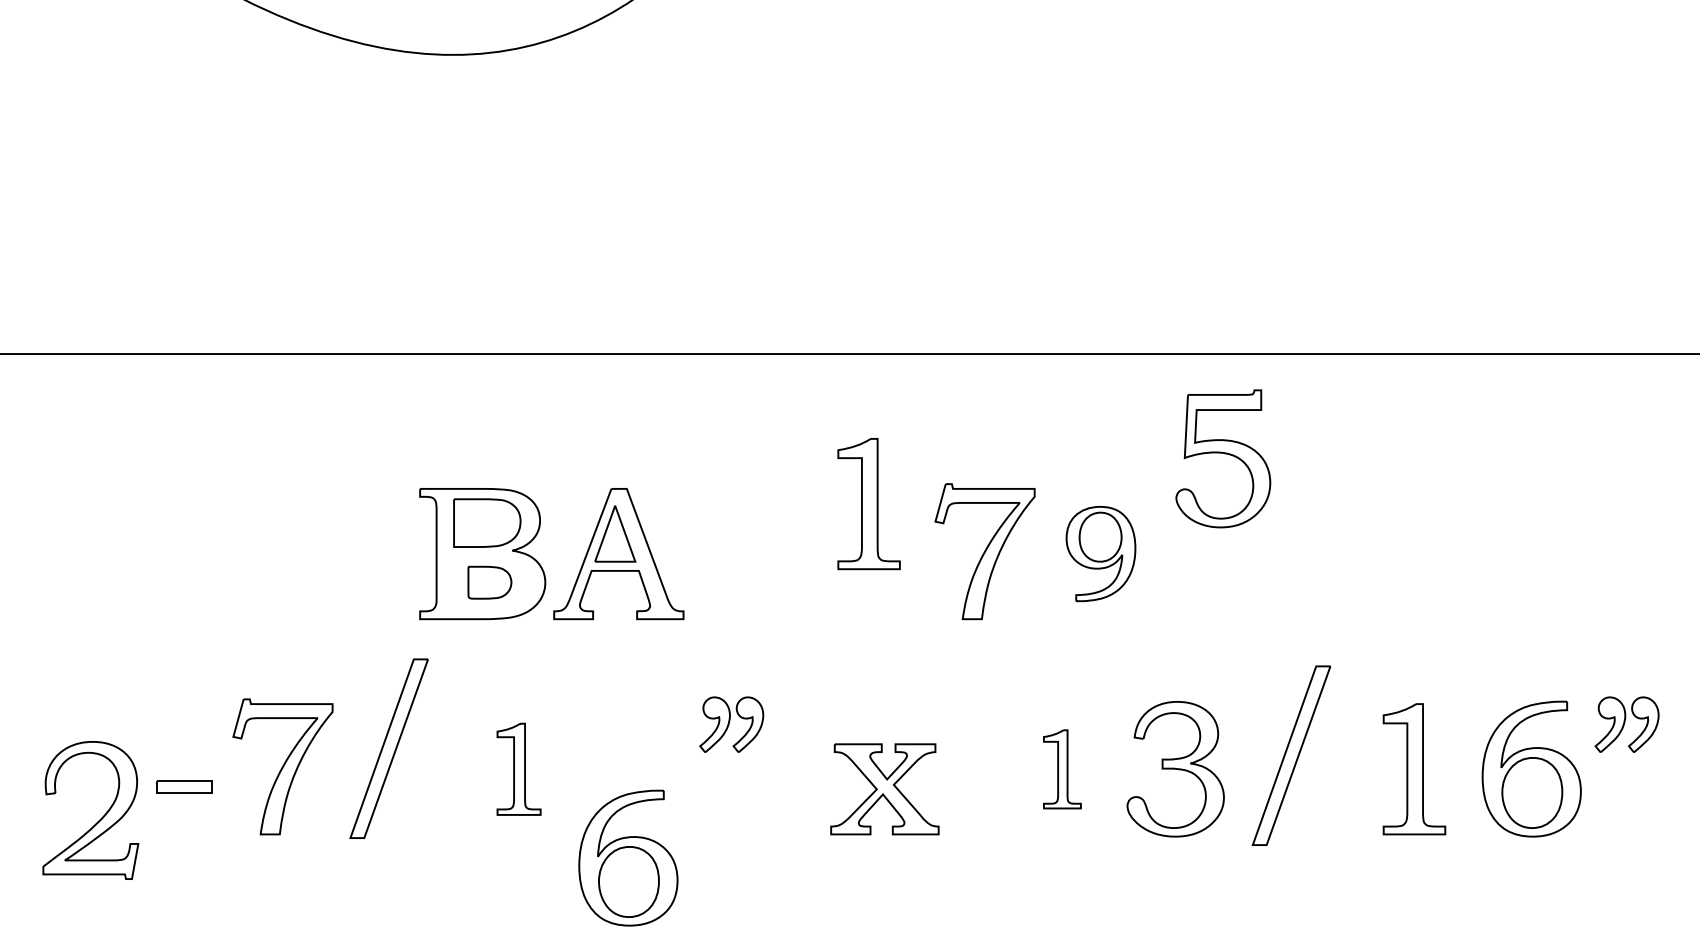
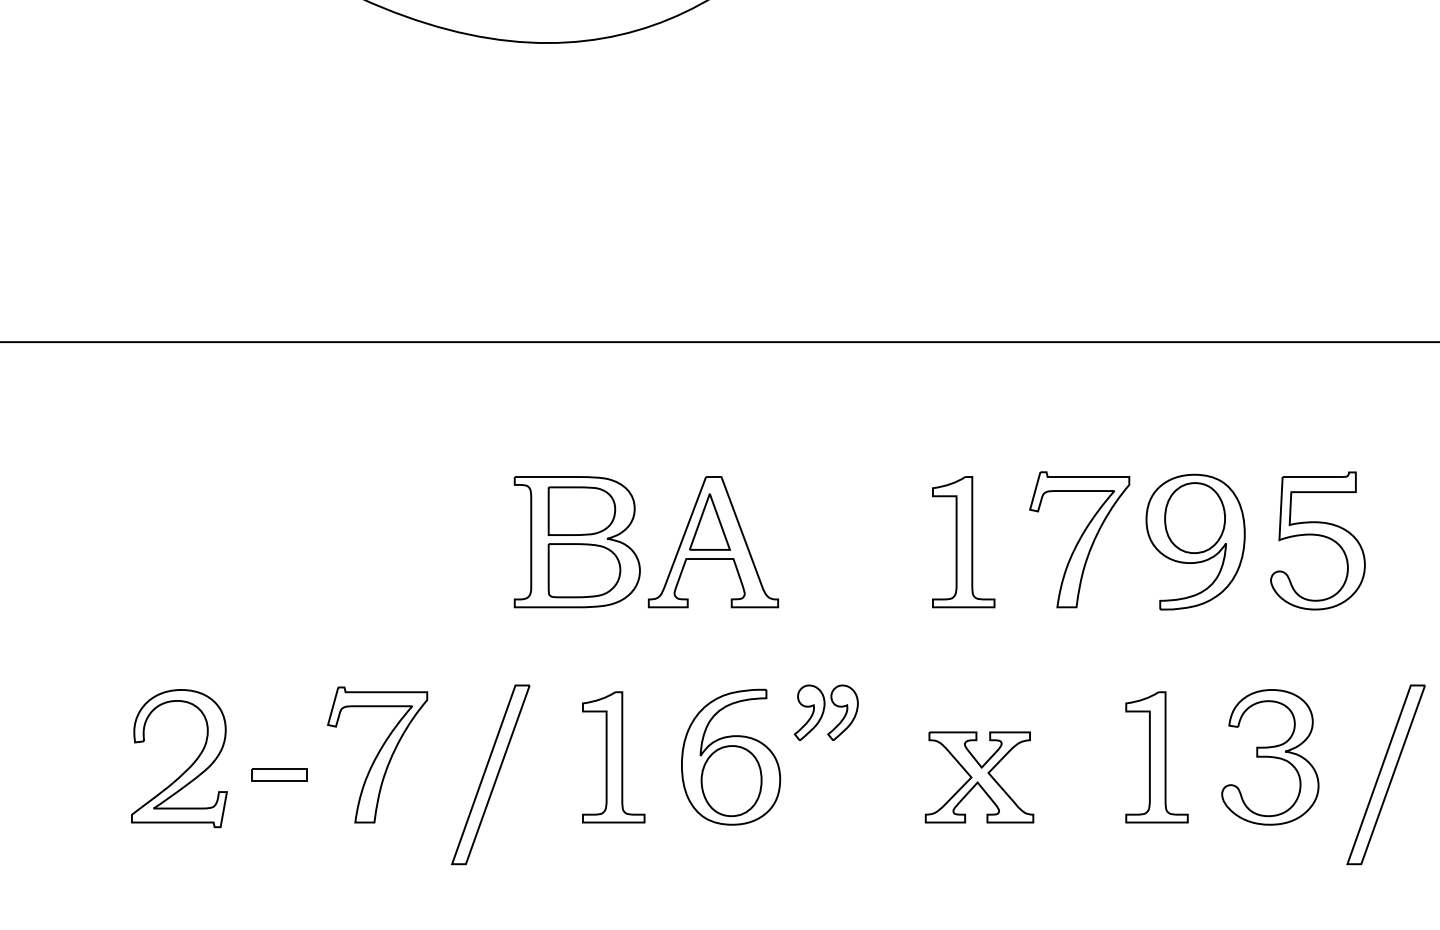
part: (1223, 458) -> (1318, 540), moved
part: (868, 504) -> (963, 542), moved
part: (1100, 553) -> (1195, 541), size x1.43
part: (489, 582) -> (584, 570), size x1.67
part: (388, 748) -> (490, 774), moved
part: (1291, 755) -> (1386, 774), moved
part: (518, 769) -> (613, 757), size x1.43
part: (1062, 769) -> (1157, 757), size x1.67
part: (99, 819) -> (188, 767), moved
part: (628, 857) -> (731, 756), moved

